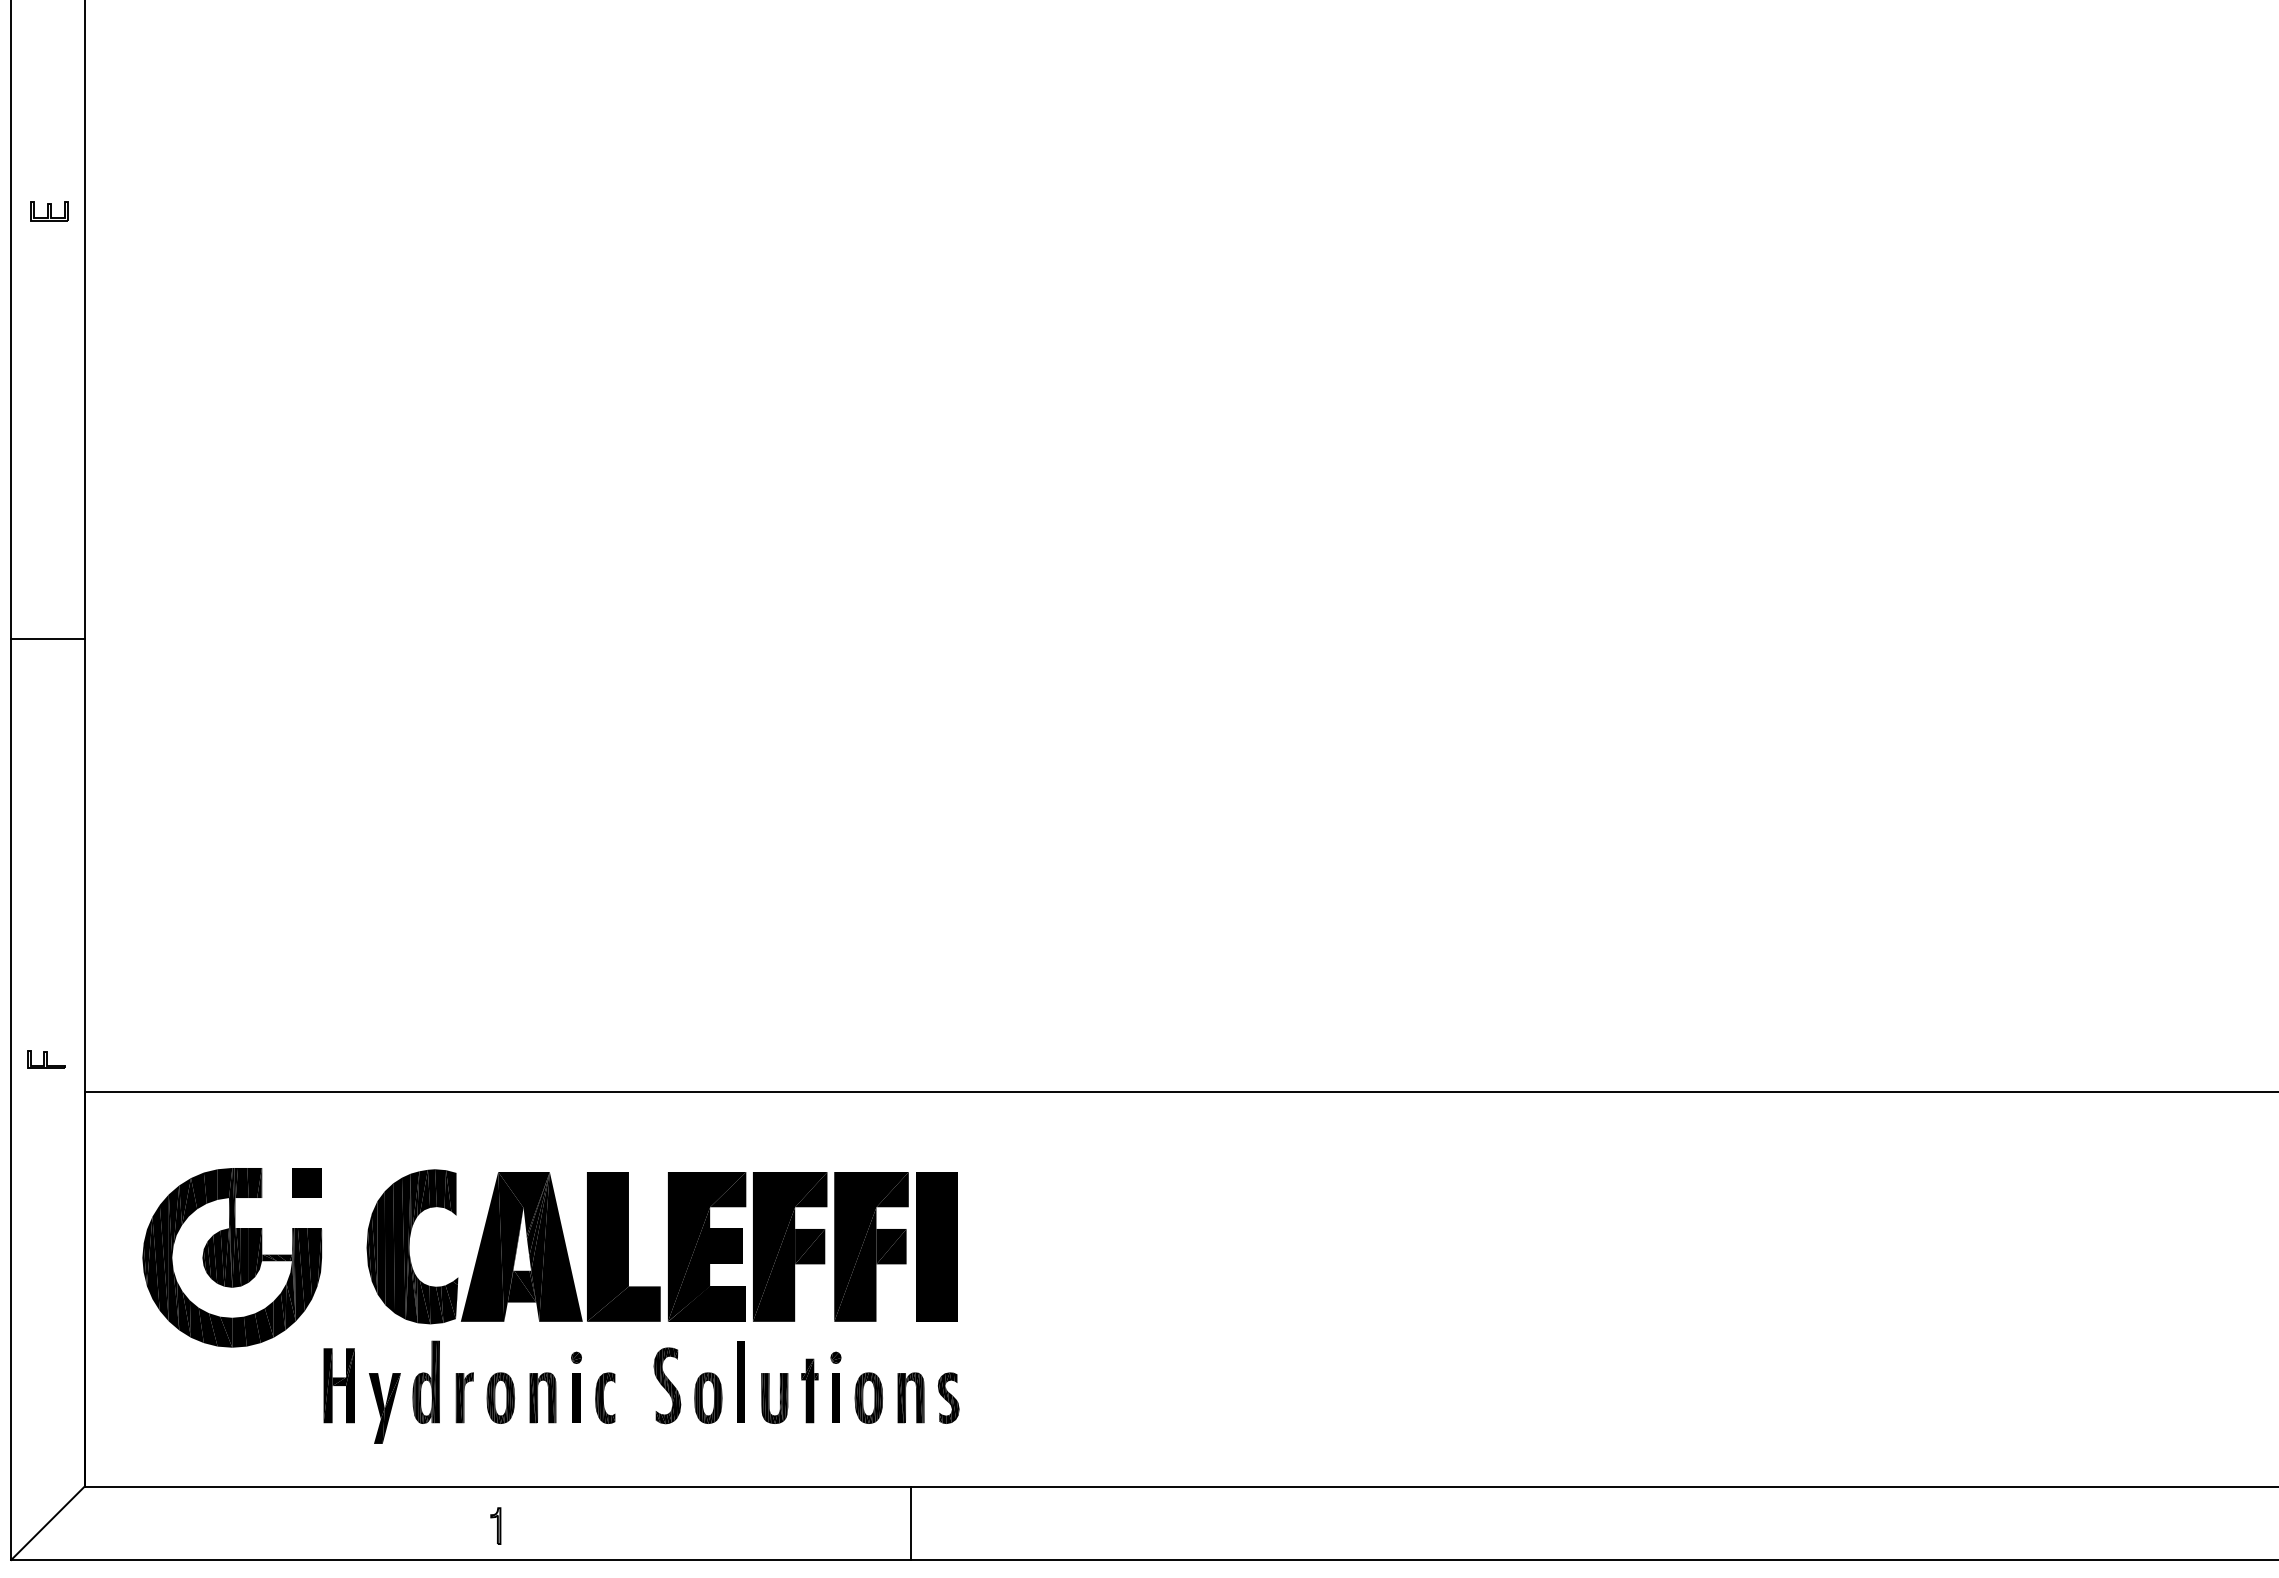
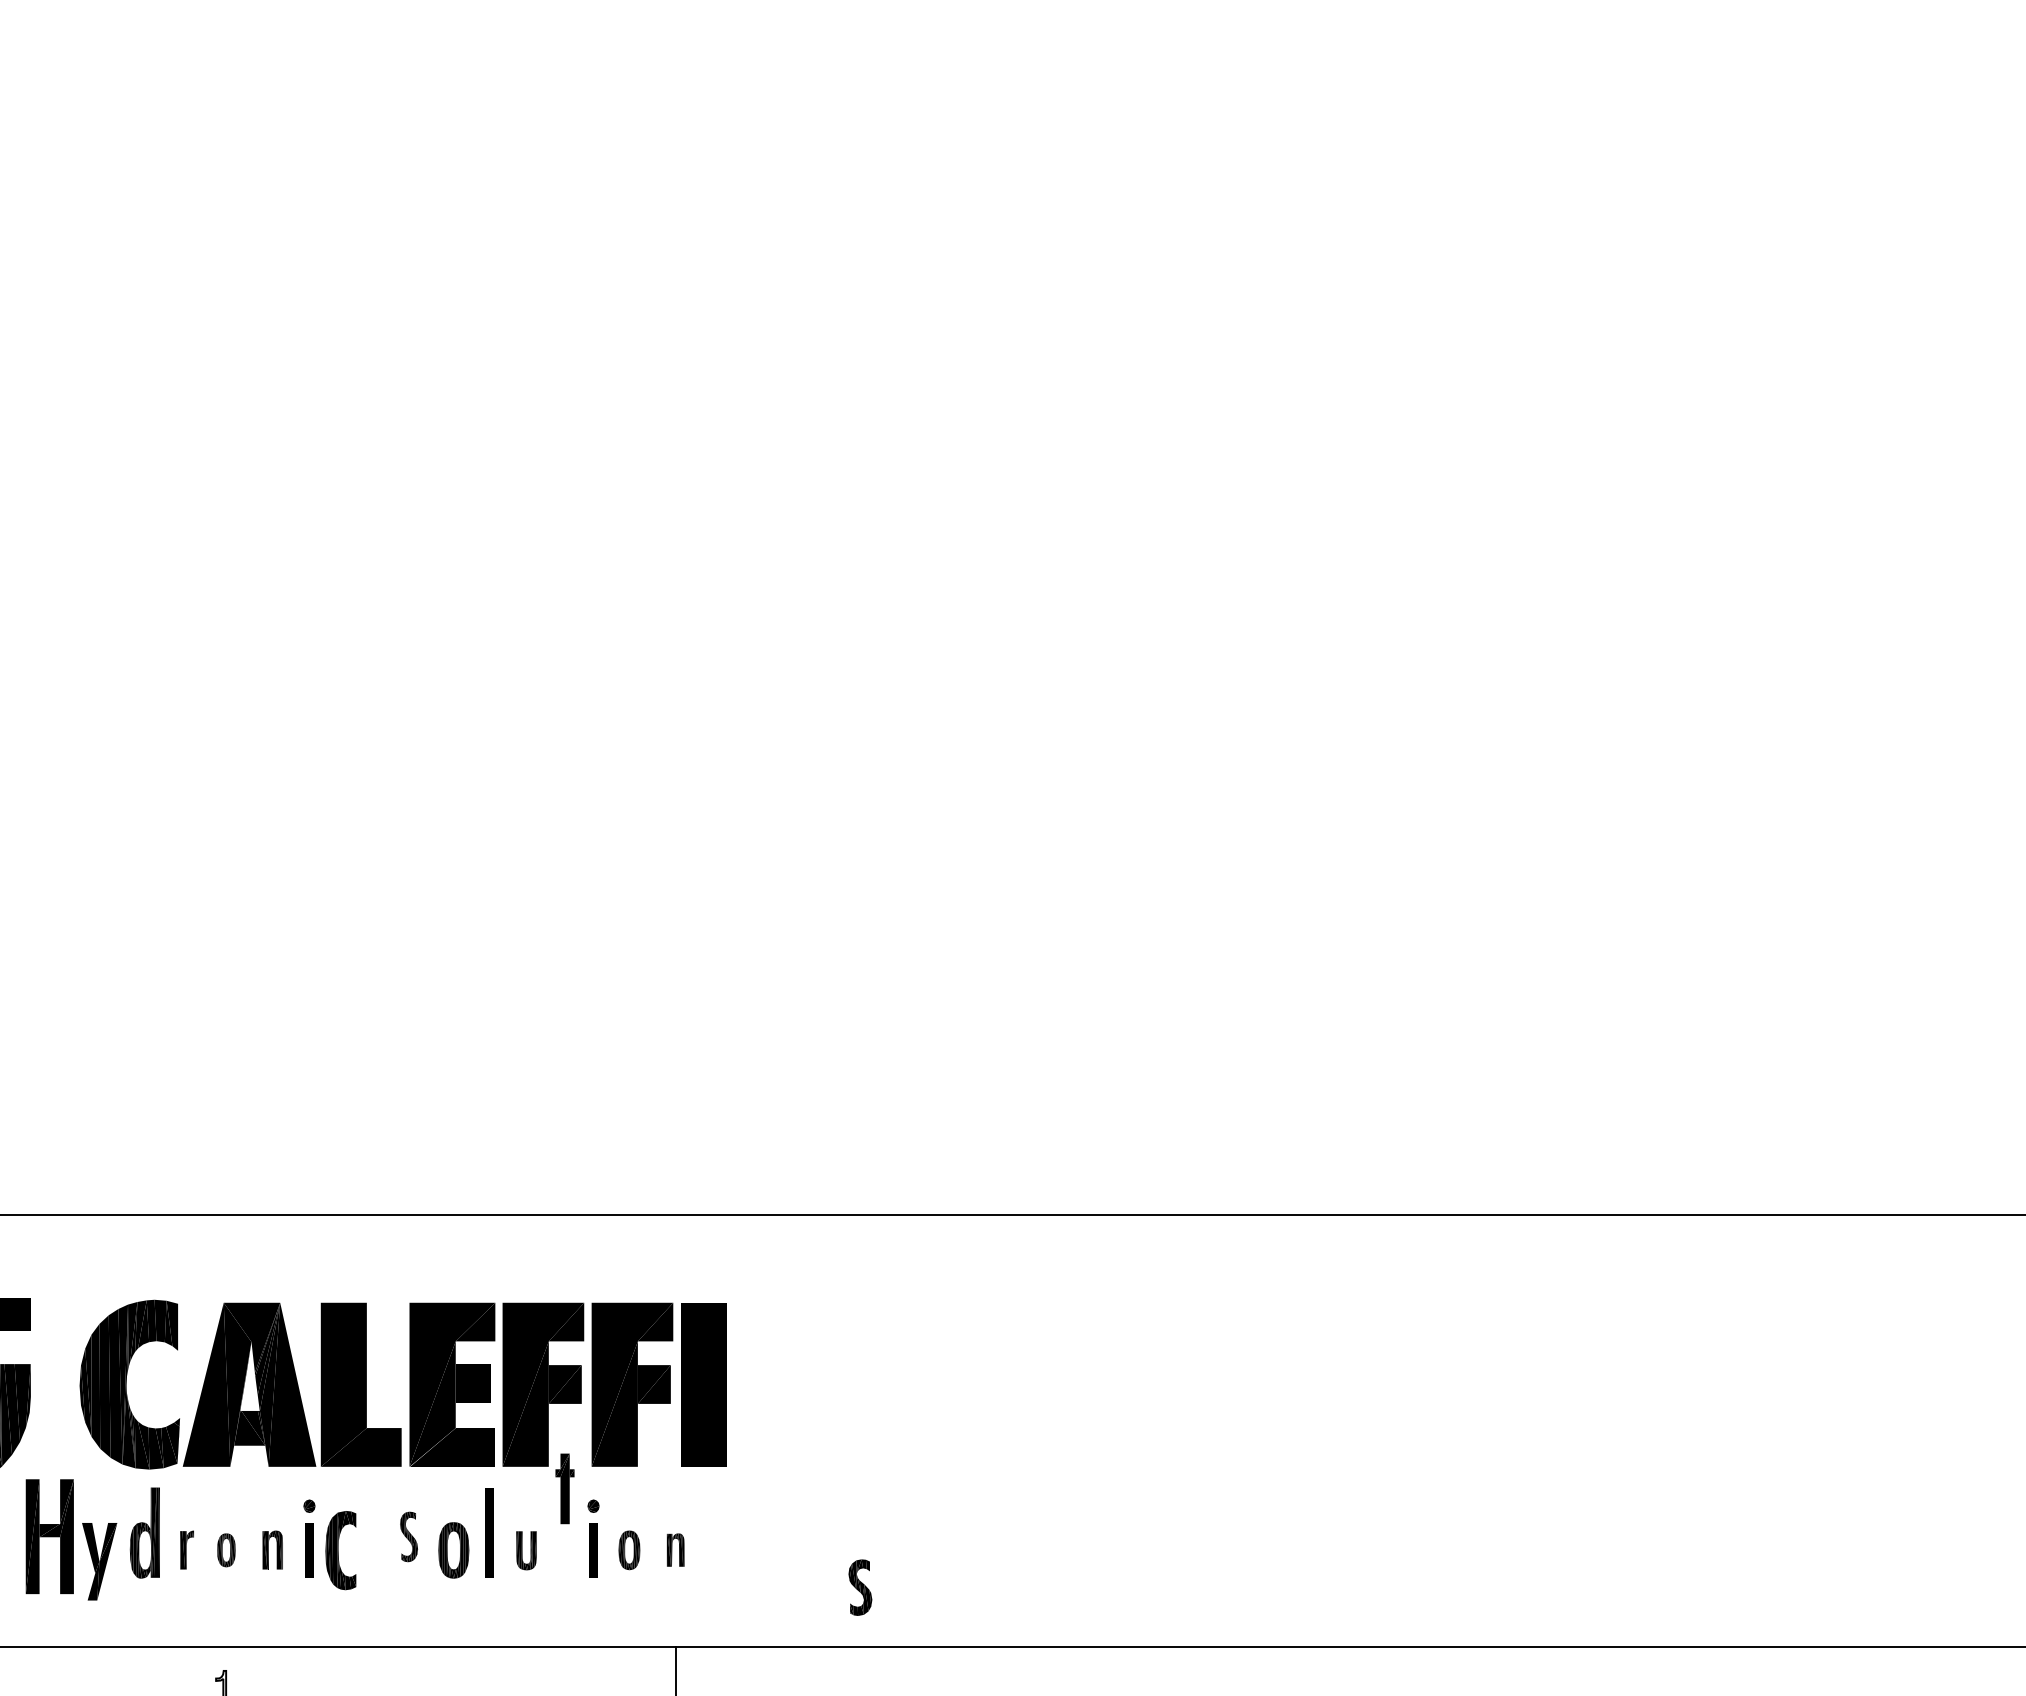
part: (338, 1385) -> (48, 1536), size x1.4
part: (667, 1385) -> (409, 1536), size x0.6
part: (809, 1390) -> (564, 1488), moved
part: (464, 1397) -> (186, 1549), size x0.7
part: (500, 1397) -> (226, 1549), size x0.6
part: (542, 1397) -> (272, 1549), size x0.7
part: (605, 1397) -> (341, 1549), size x1.4
part: (868, 1397) -> (629, 1549), size x0.7
part: (910, 1397) -> (675, 1549), size x0.6
part: (948, 1397) -> (860, 1586), moved
part: (774, 1398) -> (526, 1550), size x0.7

